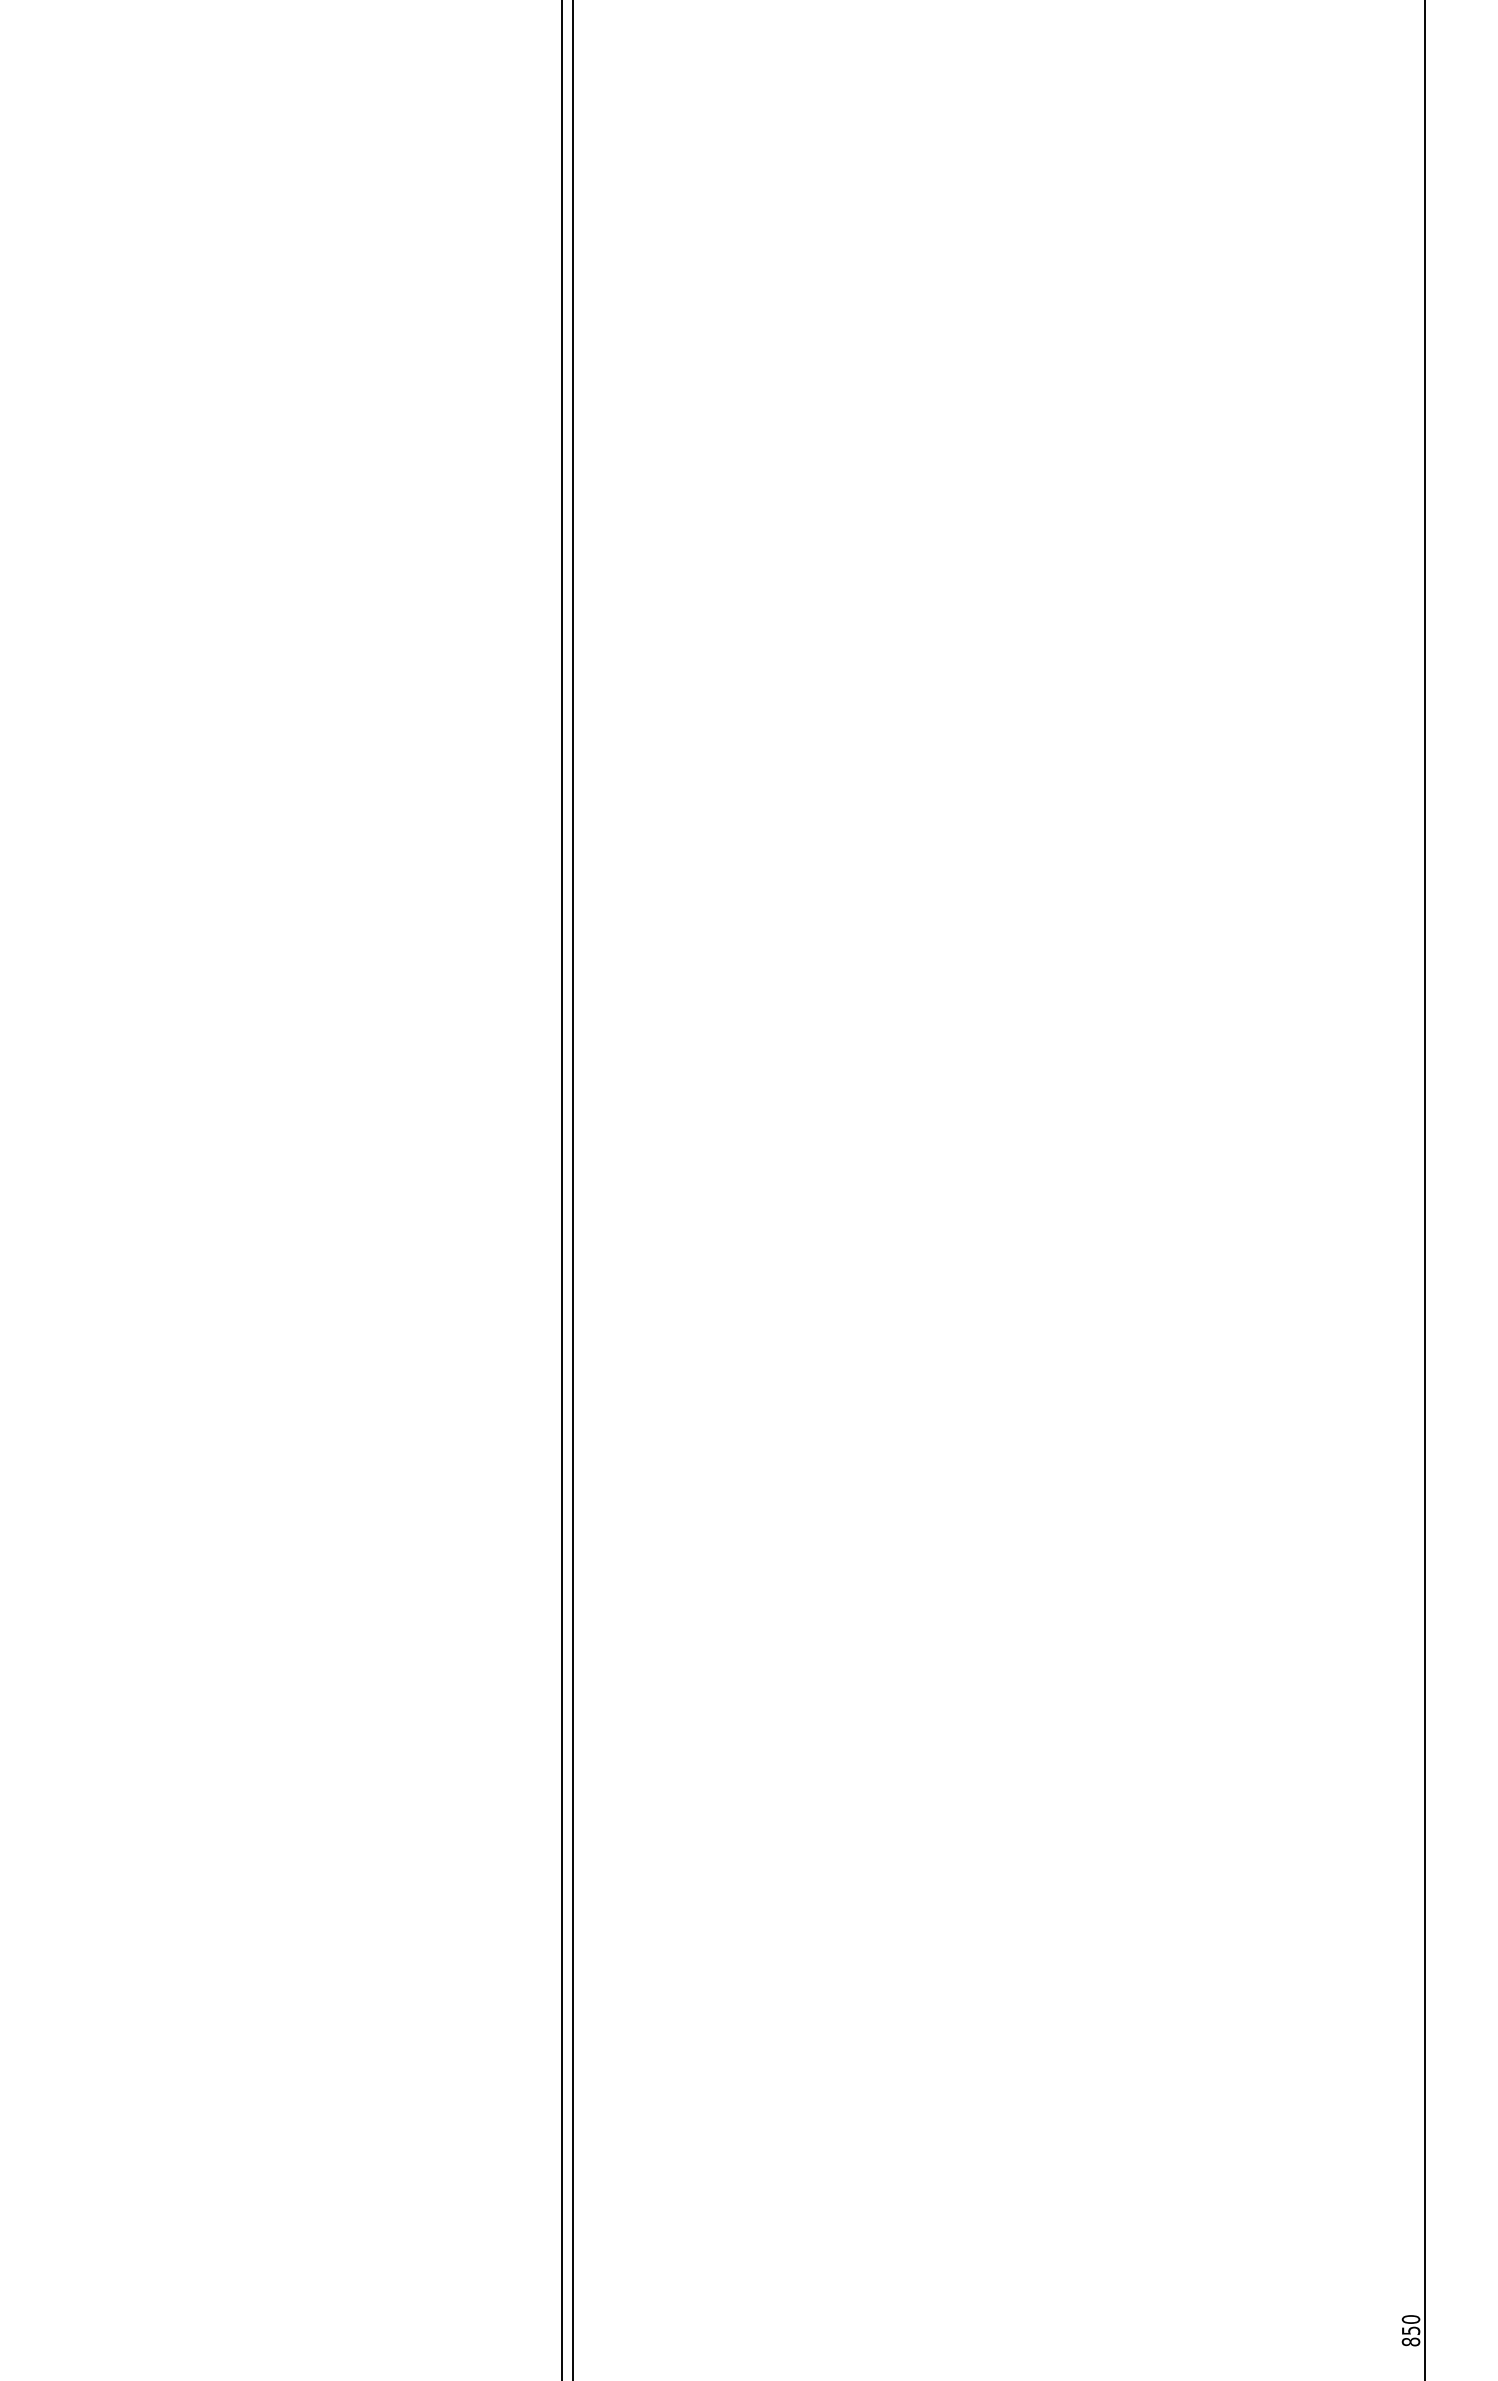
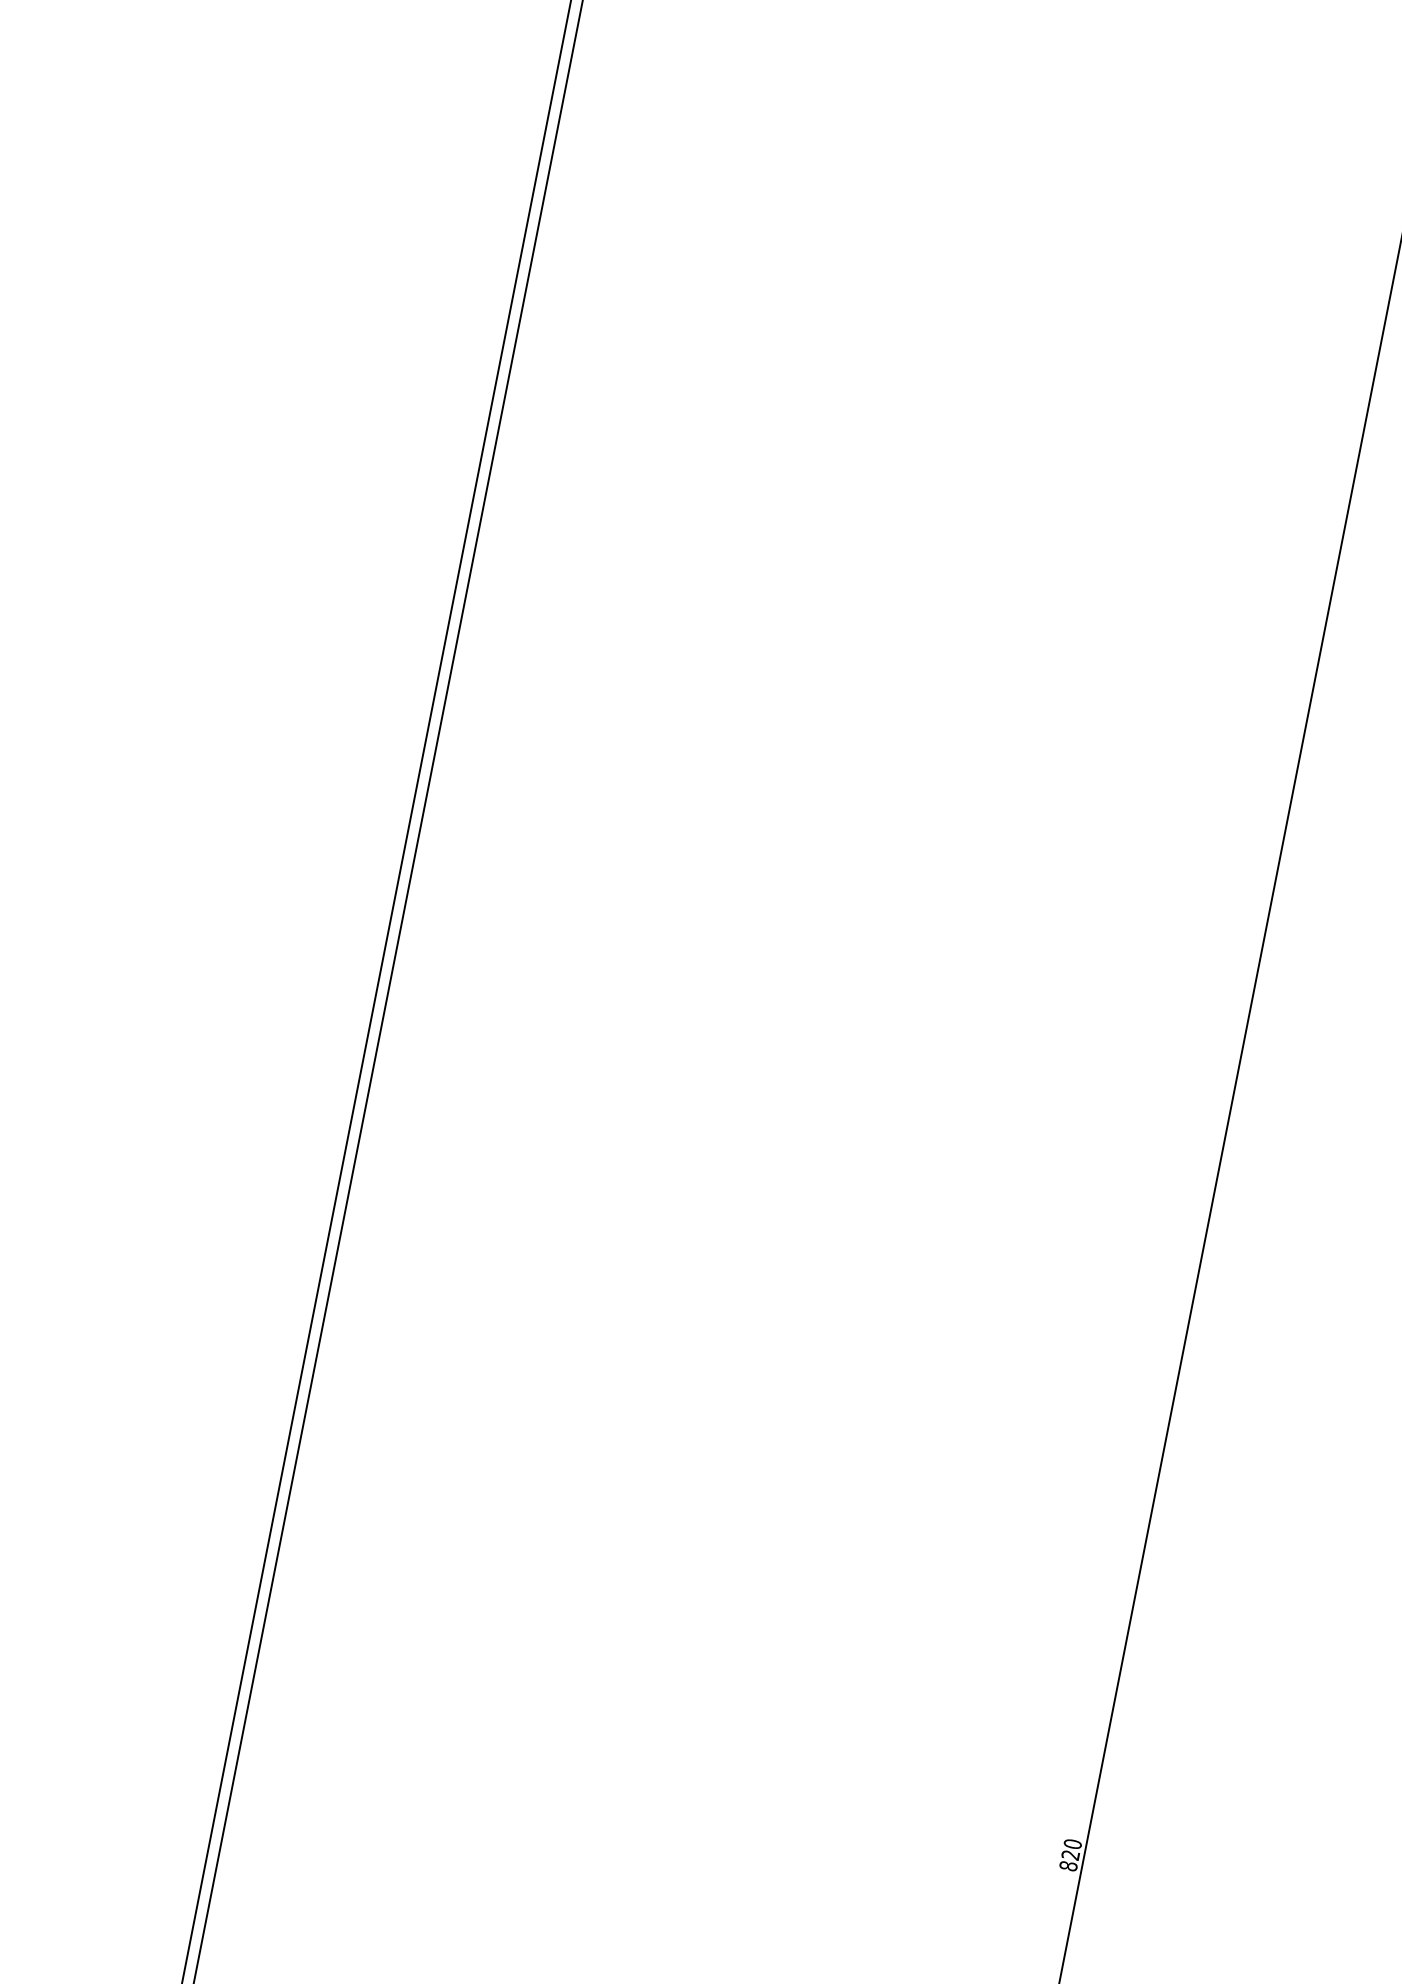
text: (1410, 2330) -> (1070, 1854), 850 -> 820

